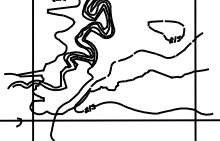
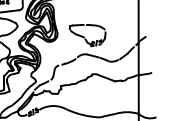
part: (166, 31) -> (87, 35), moved

